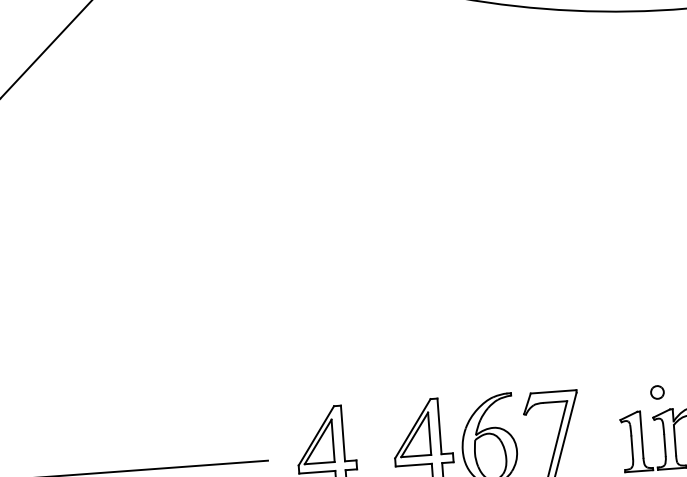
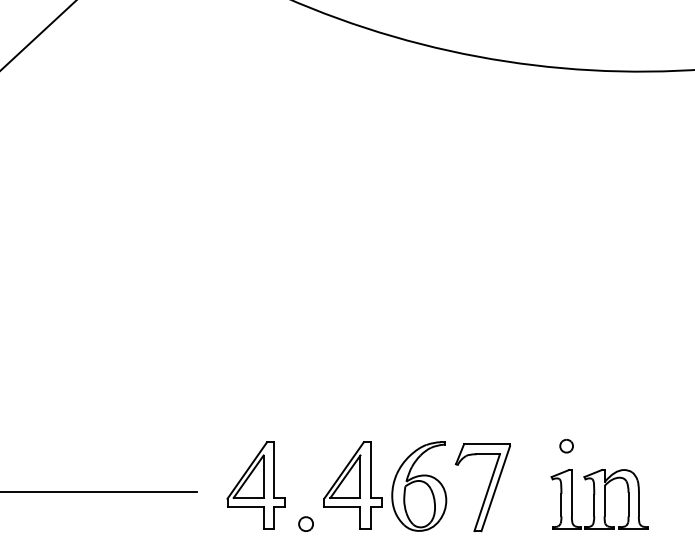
part: (657, 392) -> (566, 446), moved

